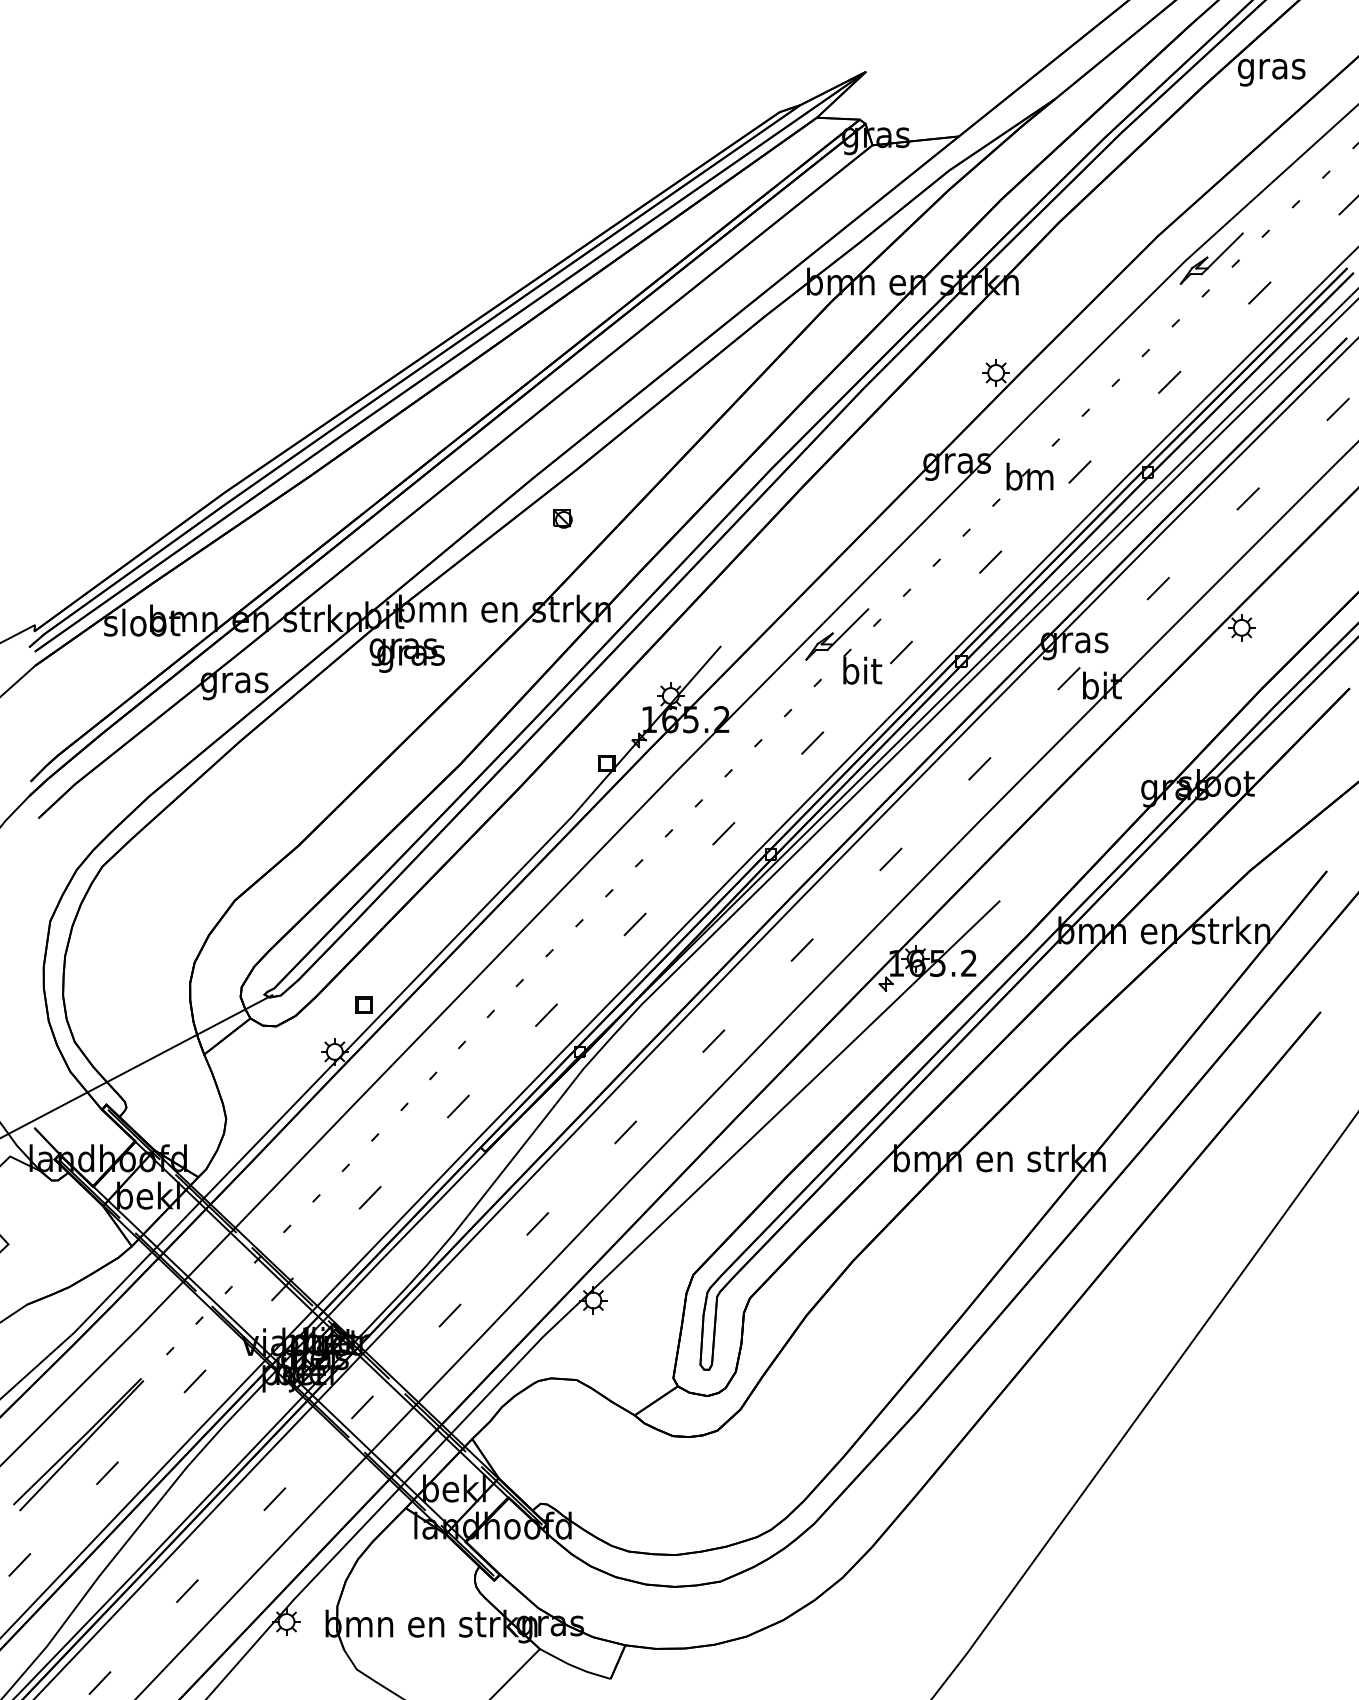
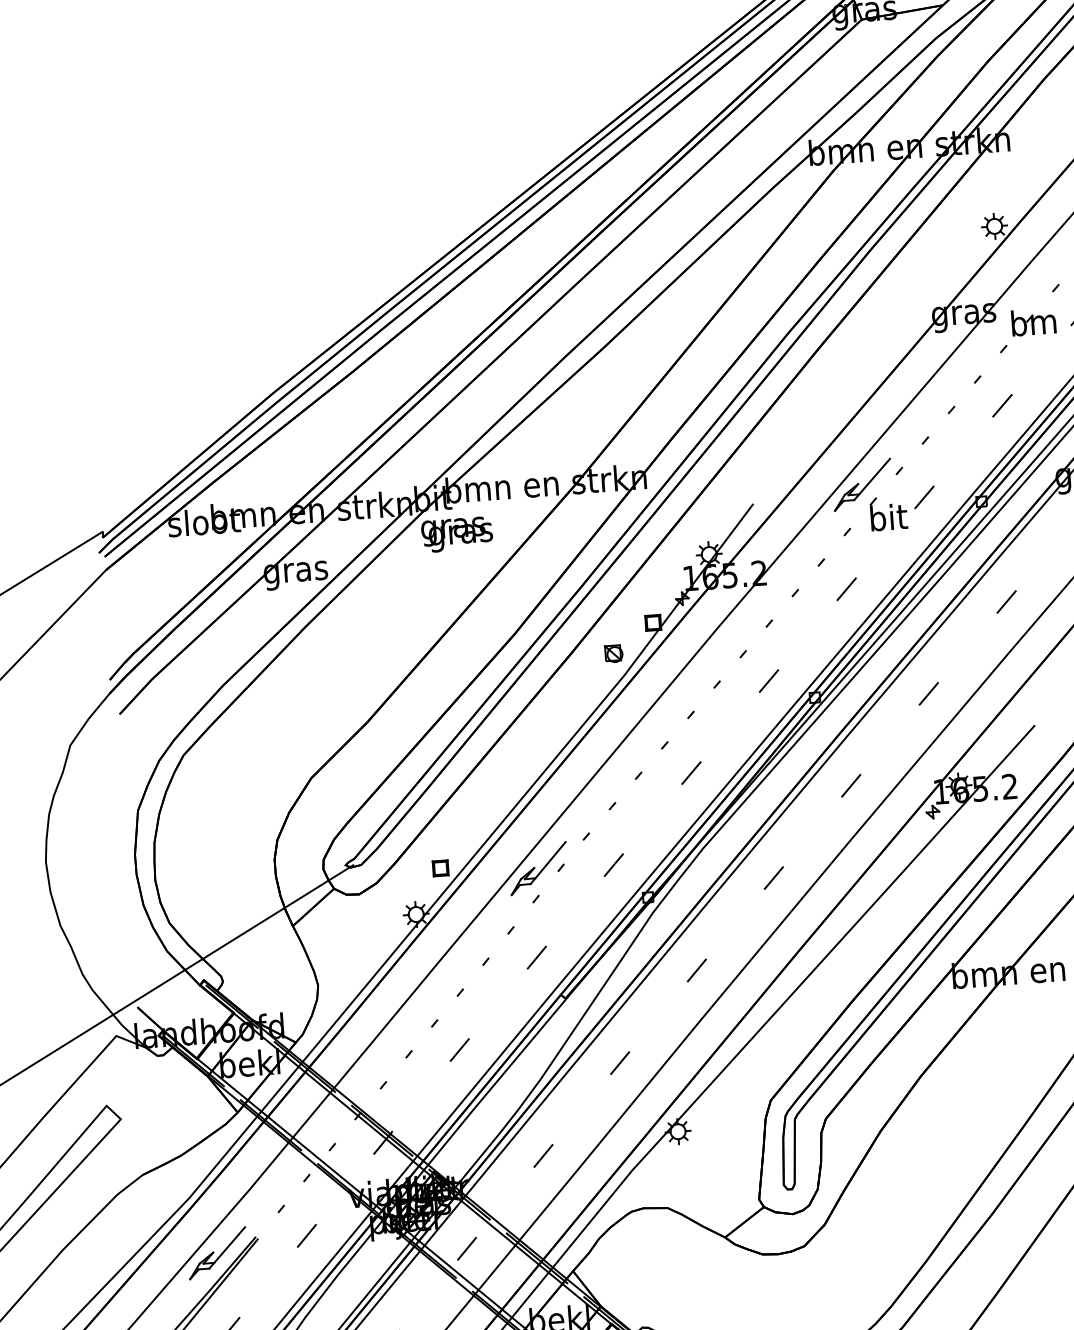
part: (562, 518) -> (613, 653), moved
part: (466, 1012) -> (538, 868), added
part: (99, 1392) -> (217, 1253), added

